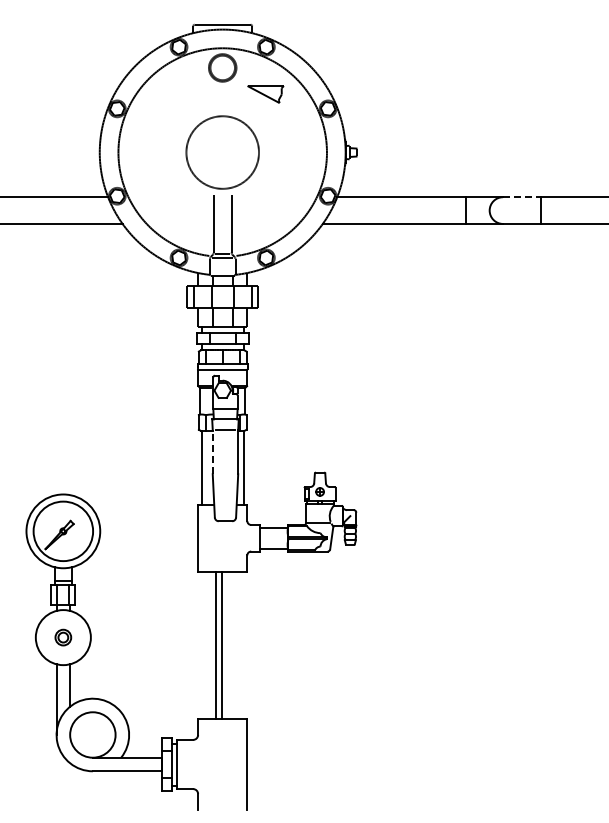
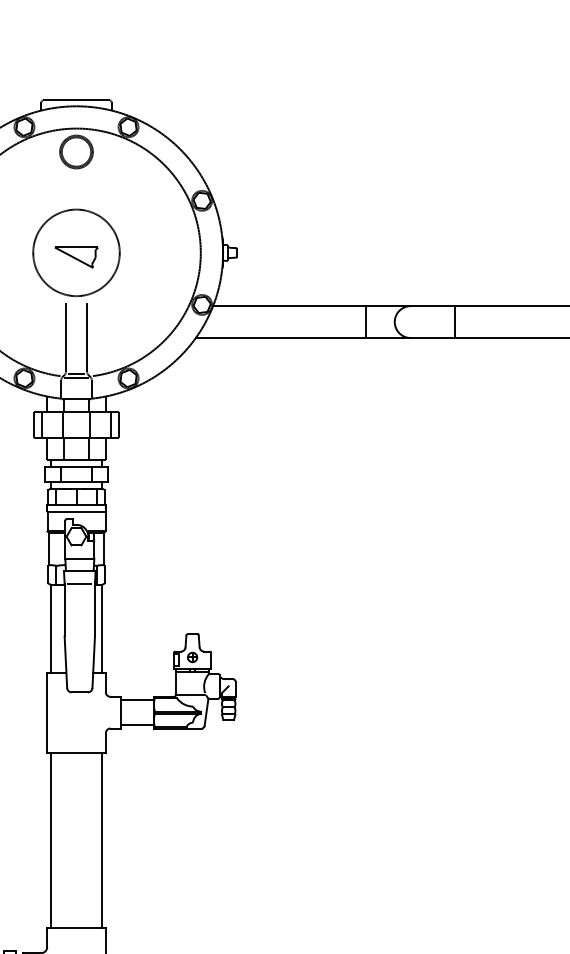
part: (265, 94) -> (76, 257), moved
line: (521, 197) -> (432, 306), dashed -> solid
line: (212, 451) -> (64, 609), dashed -> solid
line: (215, 645) -> (101, 840), moved
line: (221, 645) -> (51, 840), moved

